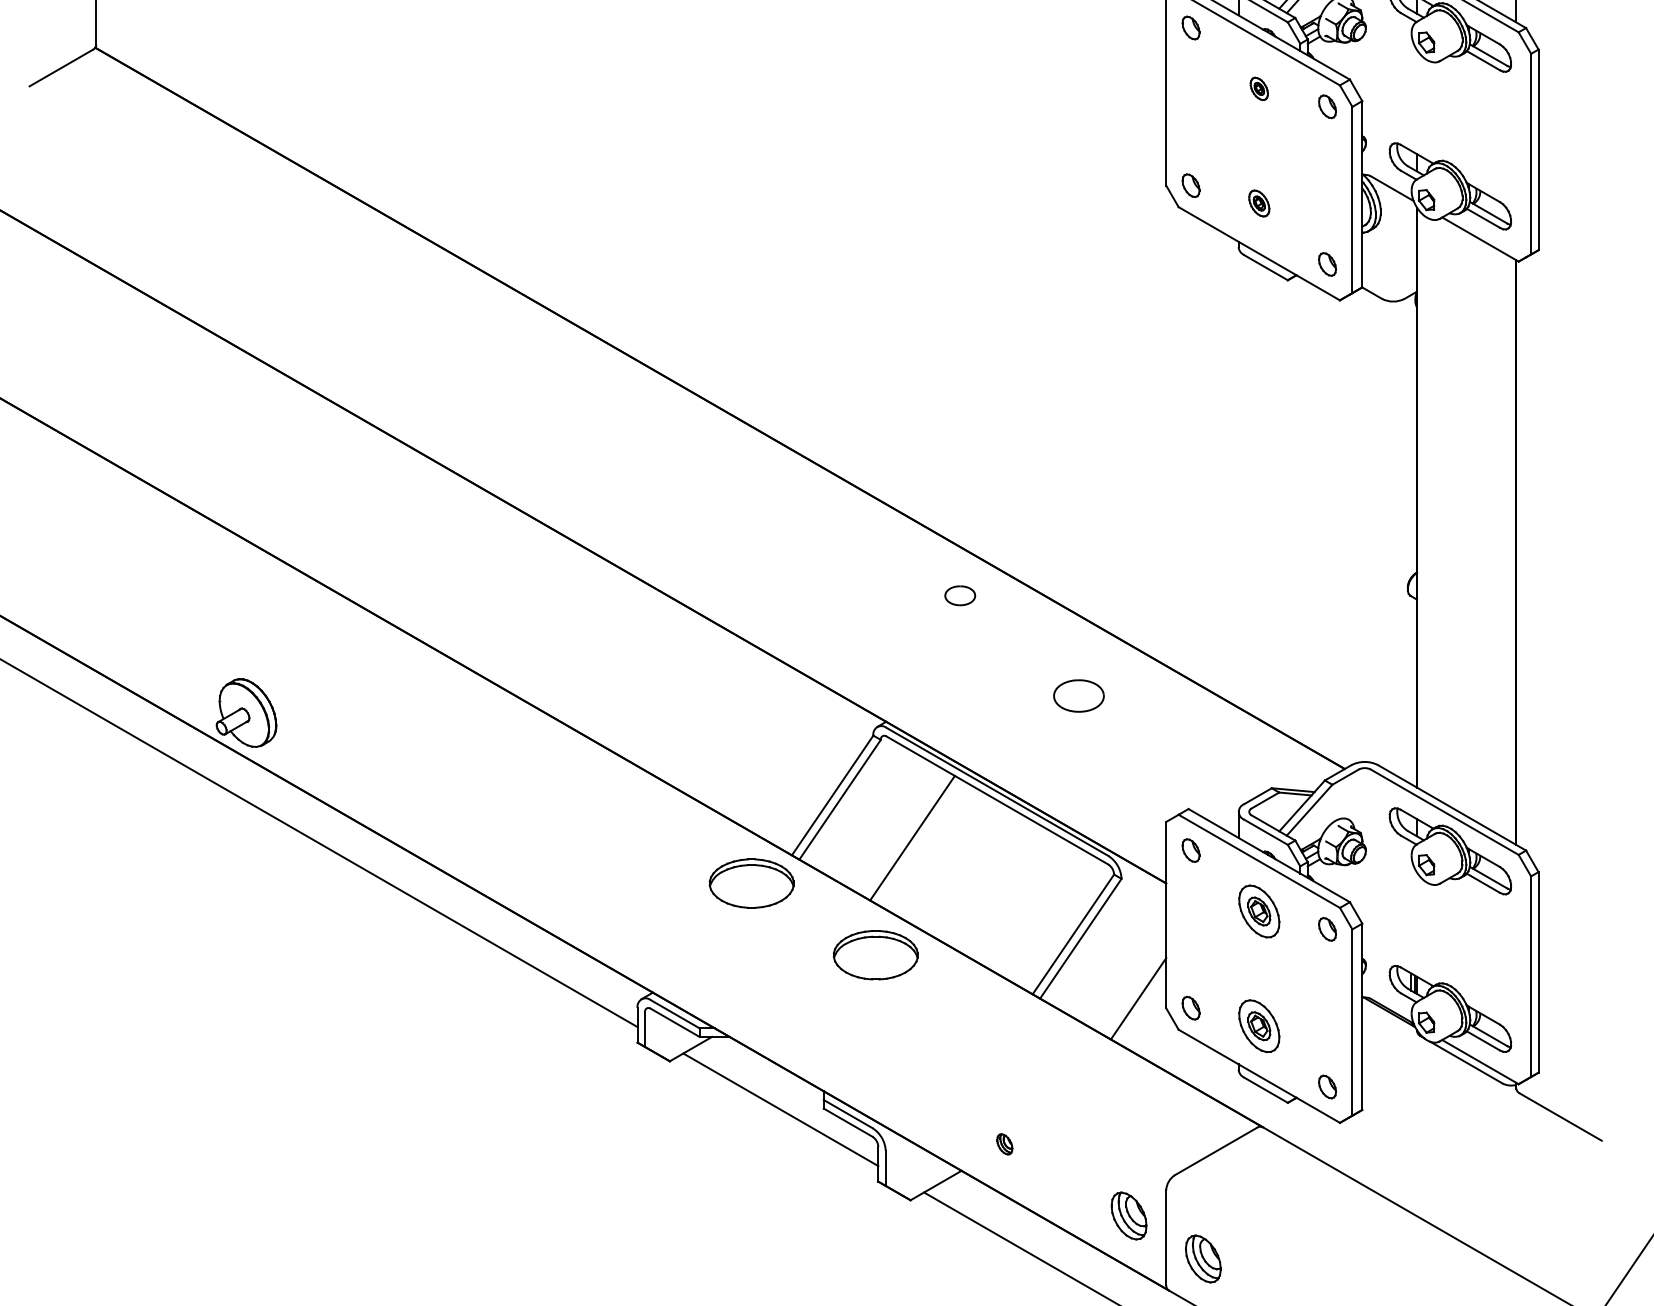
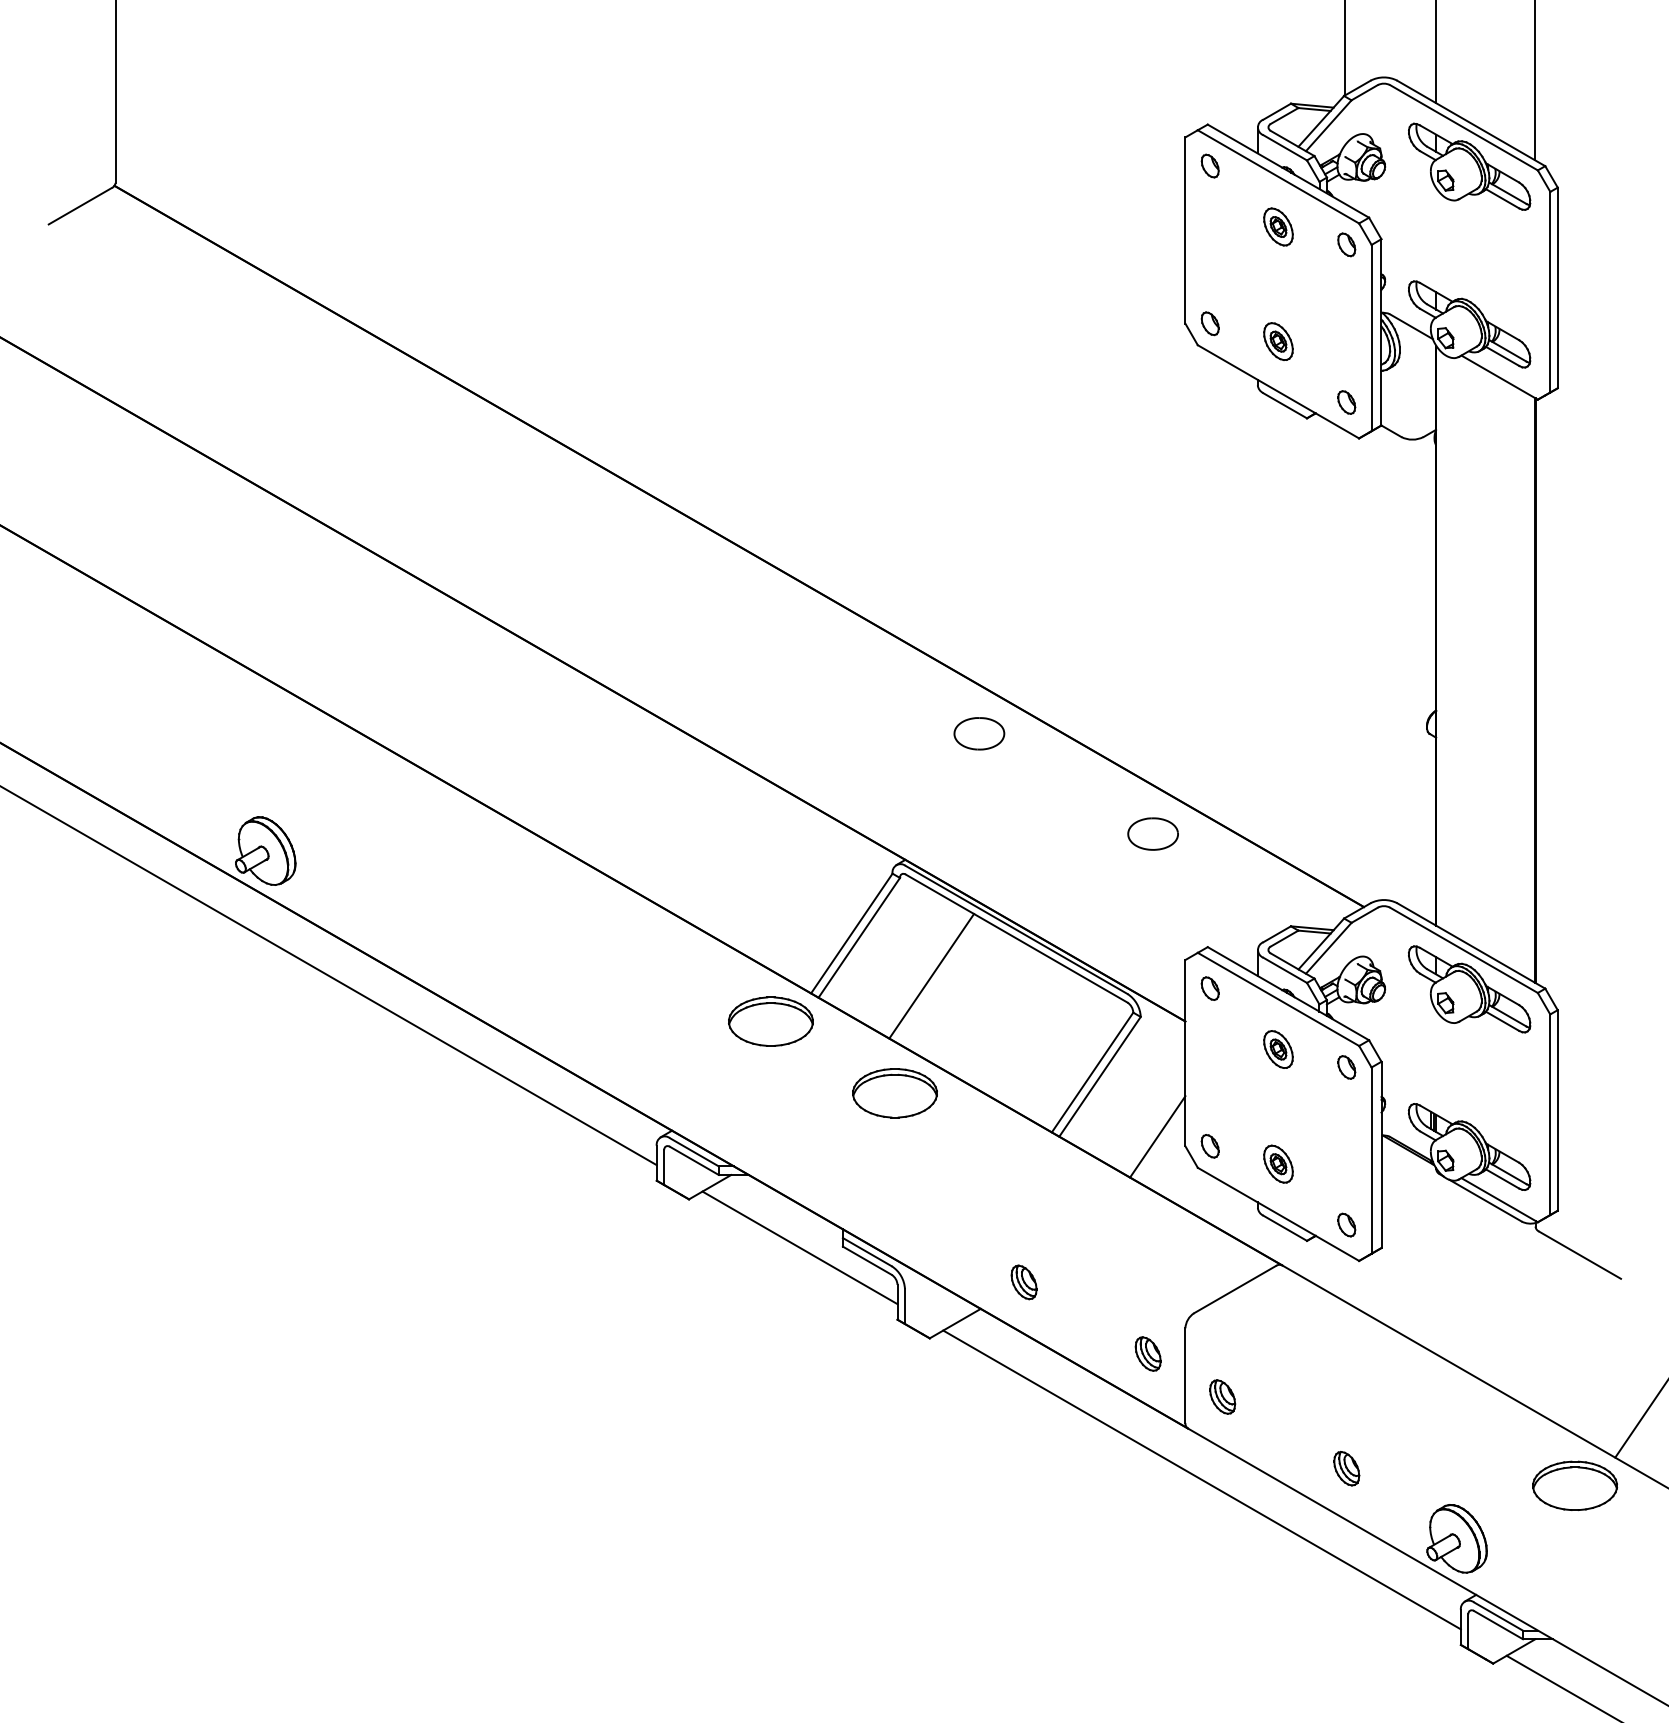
part: (1259, 88) -> (1278, 226), size x1.67
part: (1259, 203) -> (1278, 341), size x1.43
part: (960, 595) -> (979, 733), size x1.67
part: (1078, 695) -> (1152, 833), moved
part: (1259, 911) -> (1278, 1049), size x0.71
part: (1259, 1025) -> (1278, 1163), size x0.71
part: (1004, 1144) -> (1023, 1282), size x1.67
part: (1128, 1215) -> (1147, 1353), size x0.71
part: (1203, 1258) -> (1222, 1396), size x0.71

